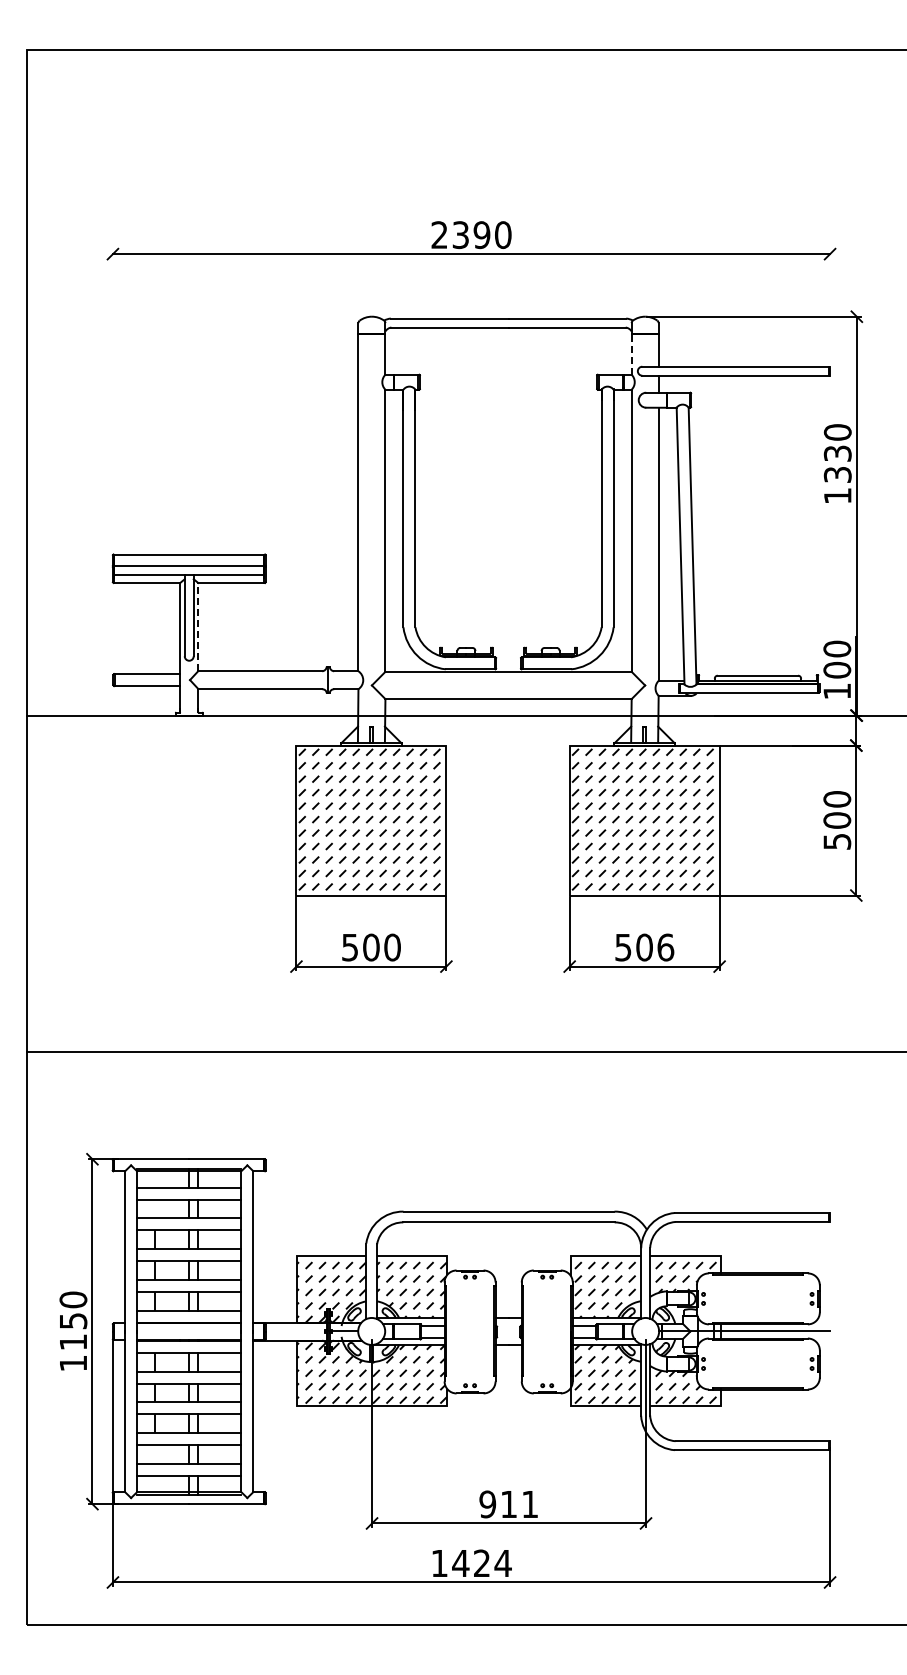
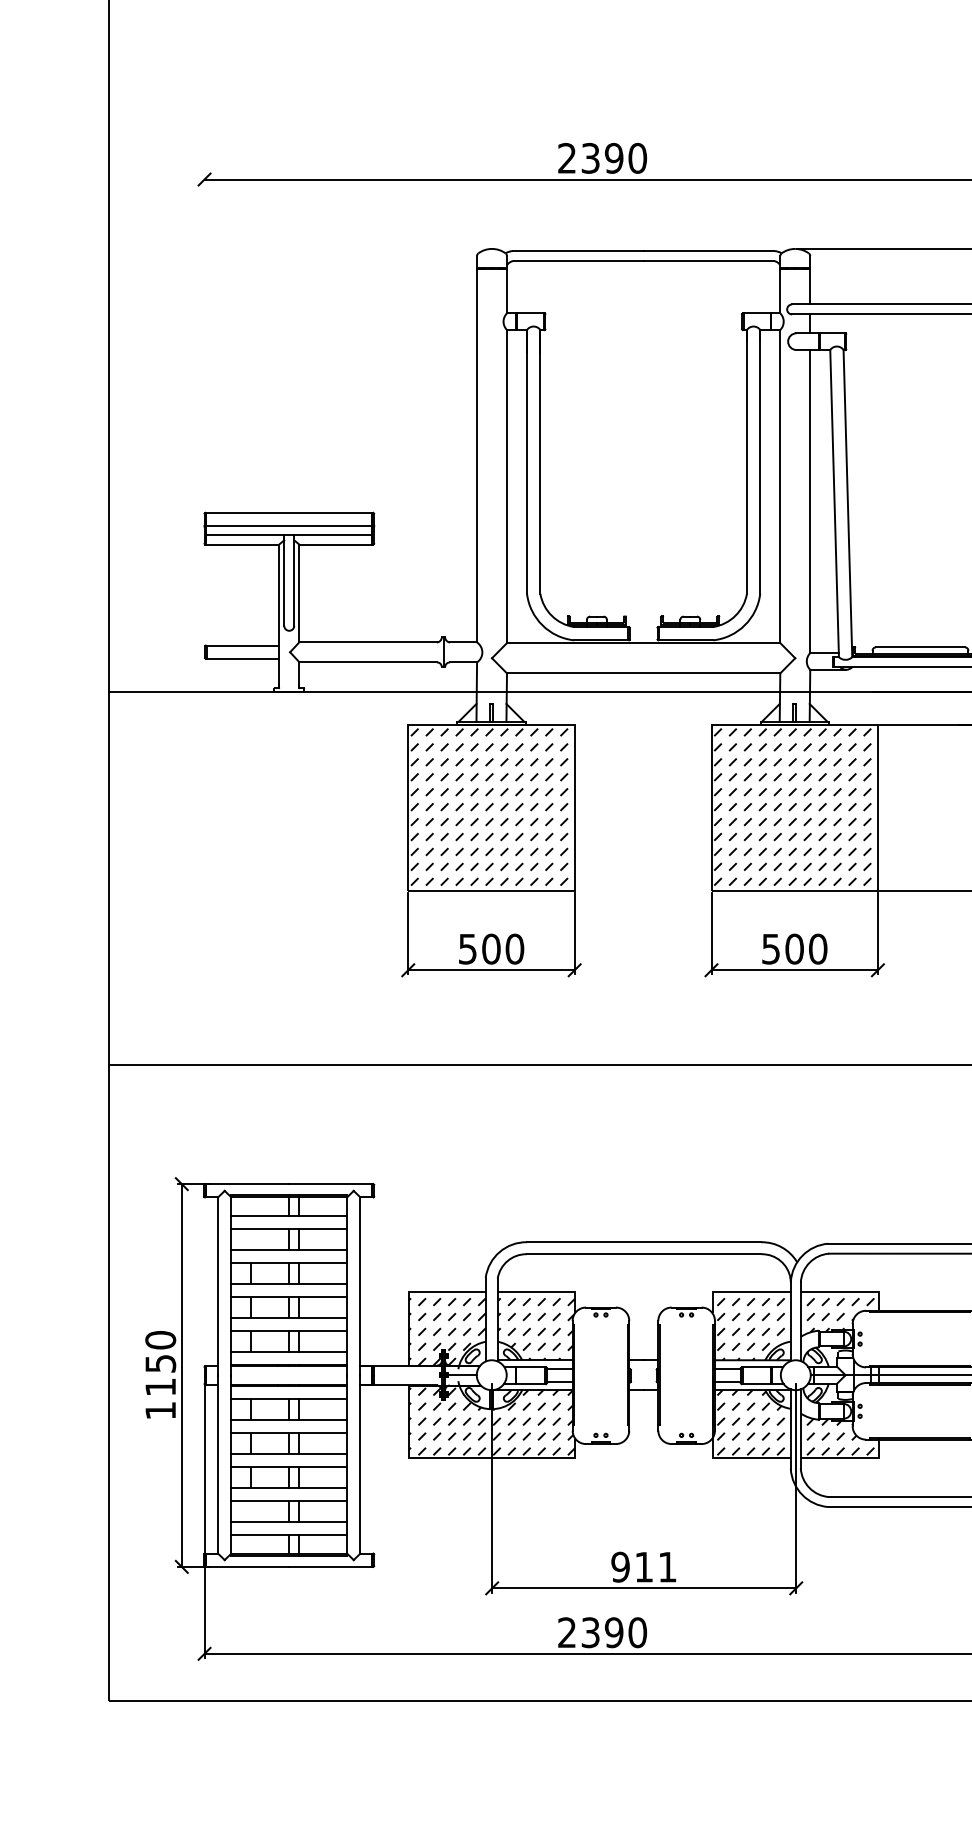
line: (631, 354) -> (780, 290), dashed -> solid
line: (198, 626) -> (299, 592), dashed -> solid
text: (665, 947) -> (817, 949), 506 -> 500
text: (471, 1563) -> (602, 1632), 1424 -> 2390

